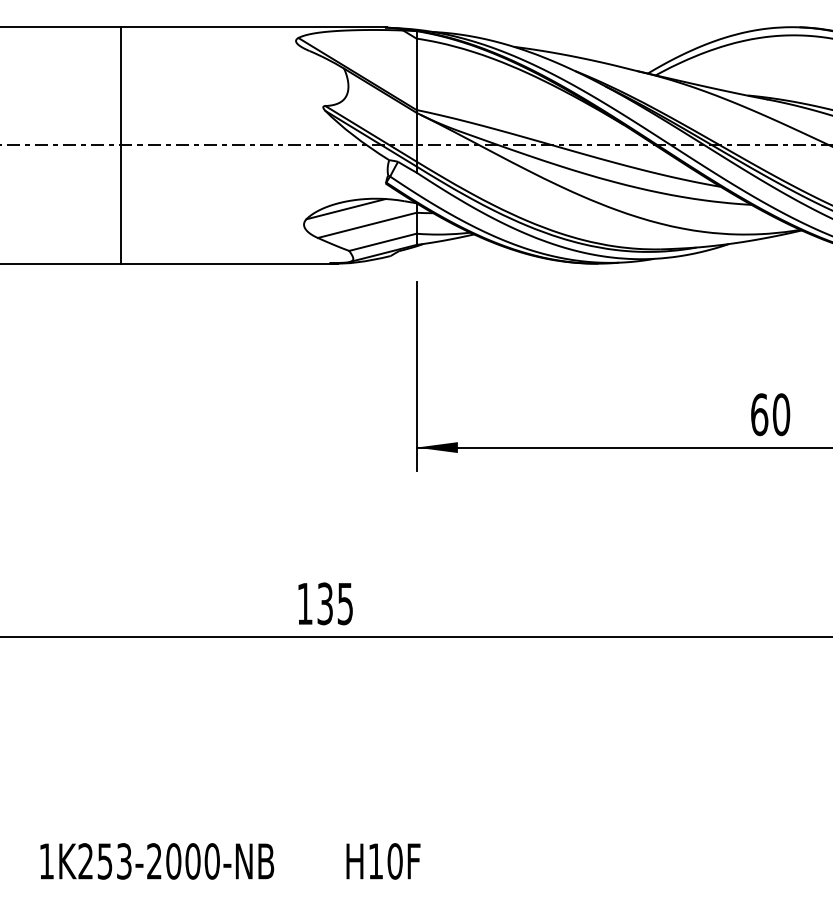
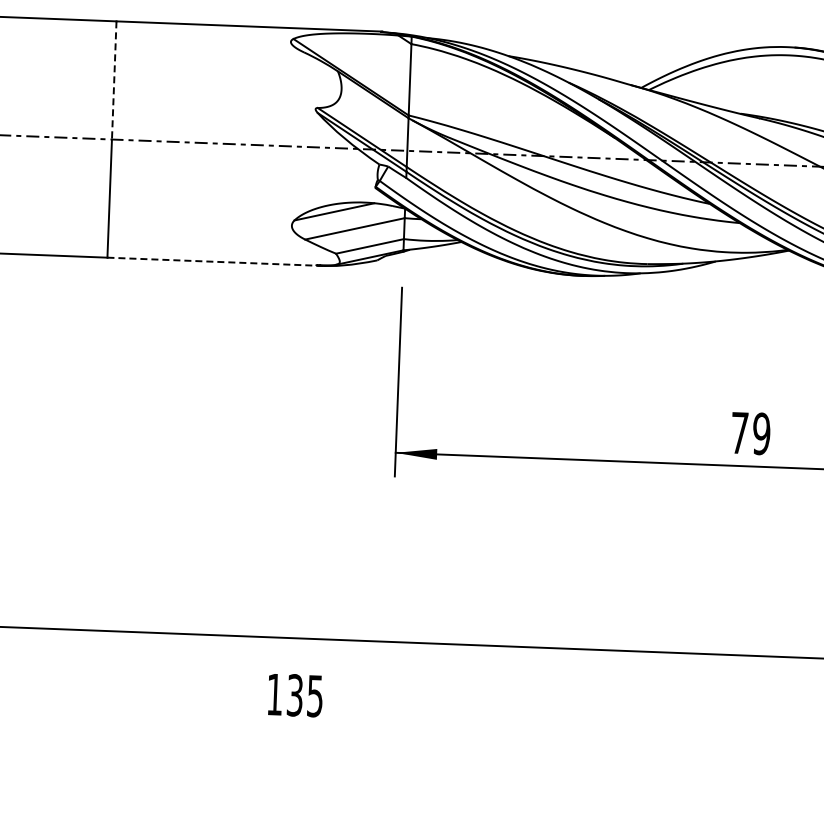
line: (120, 86) -> (113, 80), solid -> dashed
line: (229, 263) -> (215, 261), solid -> dashed
text: (770, 414) -> (750, 433), 60 -> 79
text: (325, 603) -> (295, 695), moved

